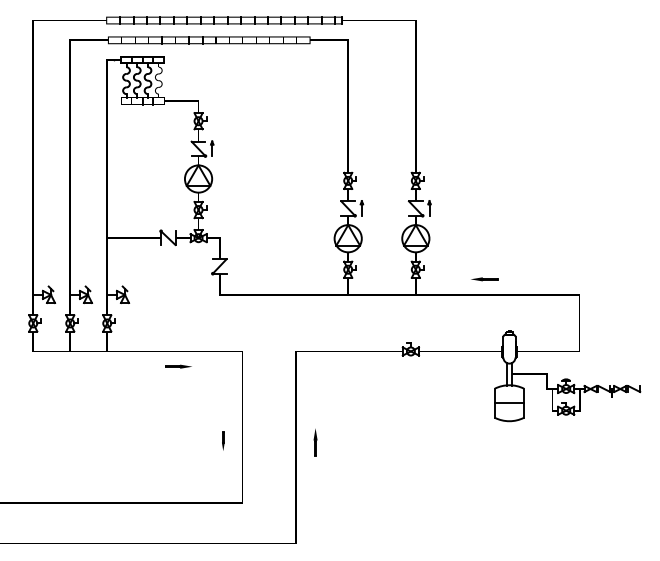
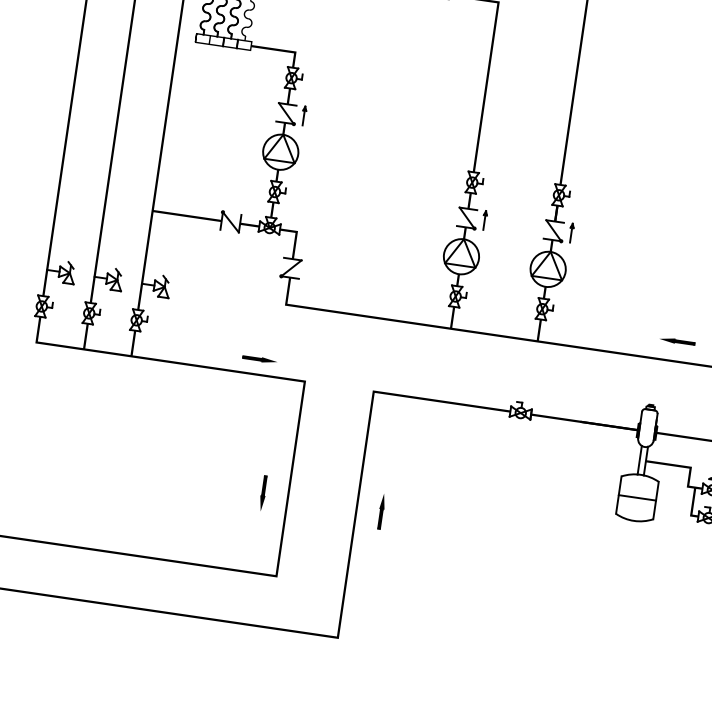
part: (484, 279) -> (677, 341), moved
part: (178, 366) -> (259, 359), moved
part: (223, 440) -> (263, 492), size x1.43

